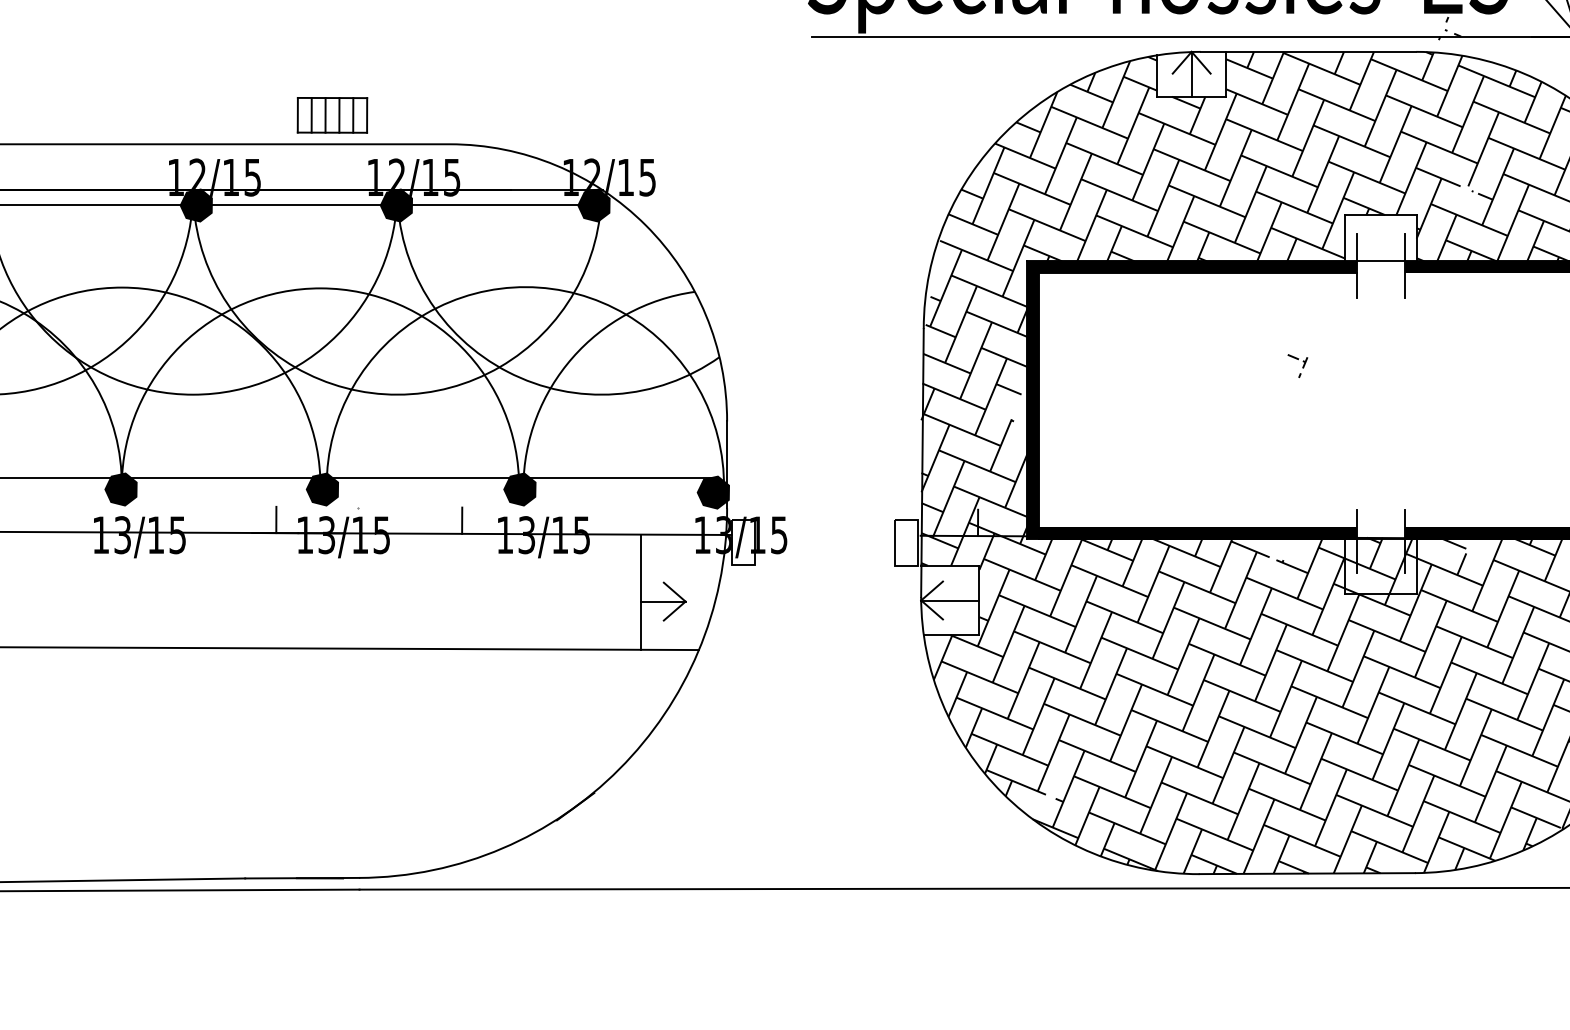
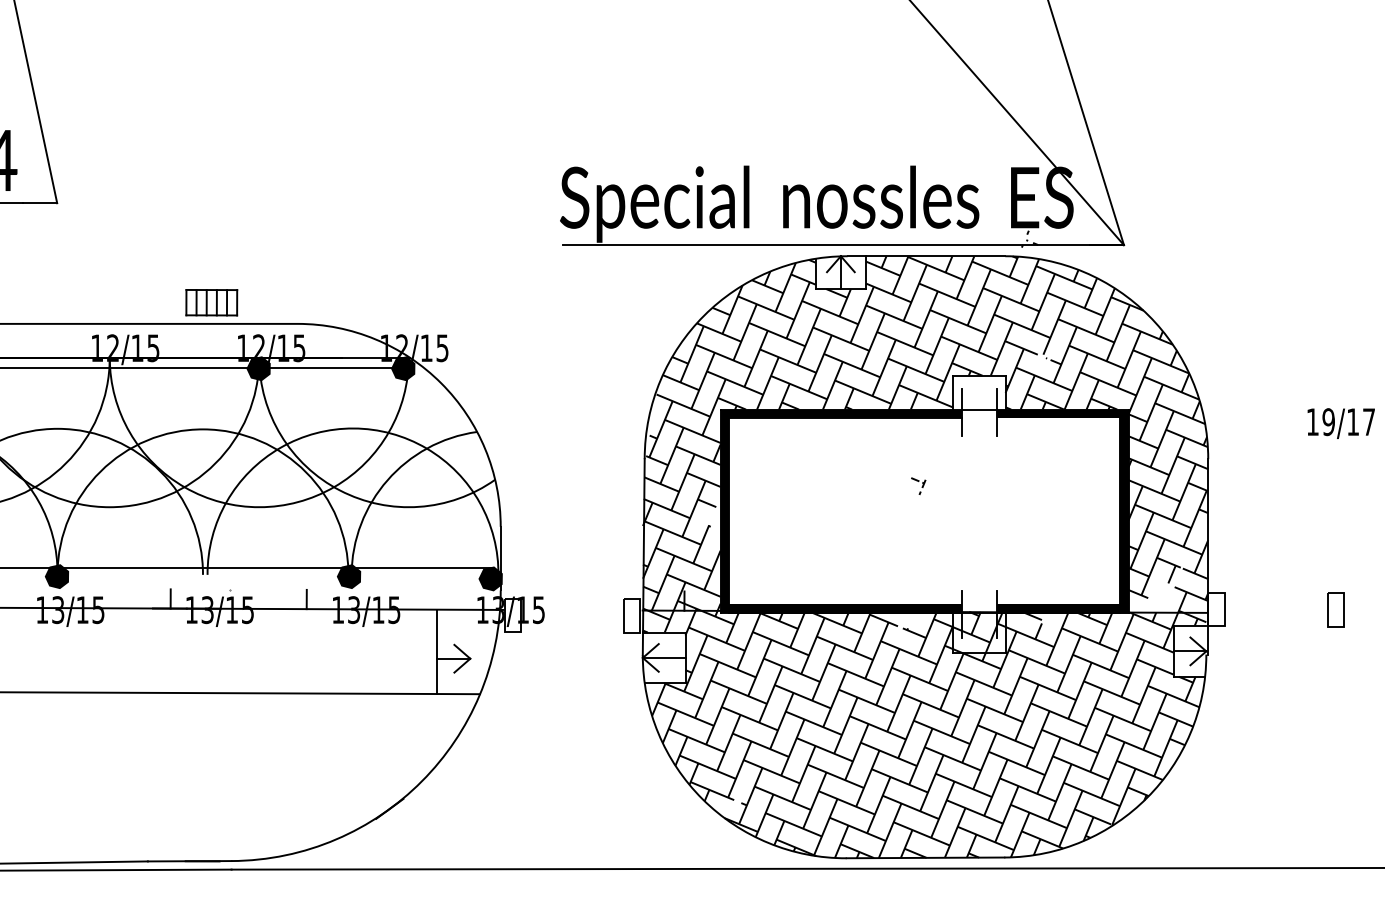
fill: (195, 205) -> (111, 368), removed
fill: (322, 489) -> (204, 576), removed

